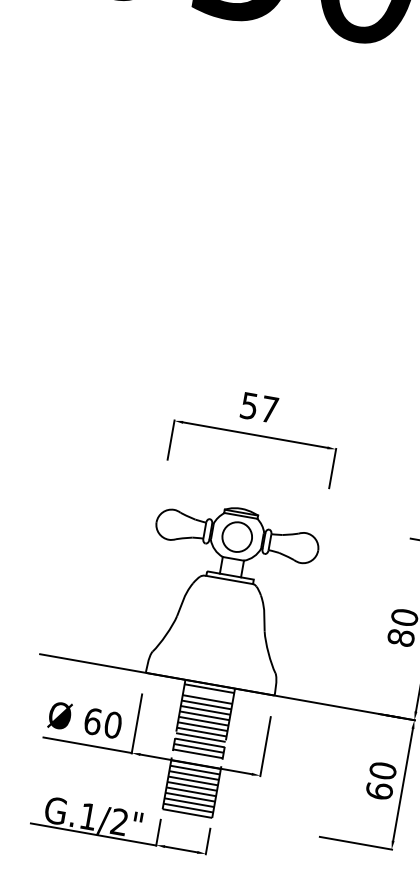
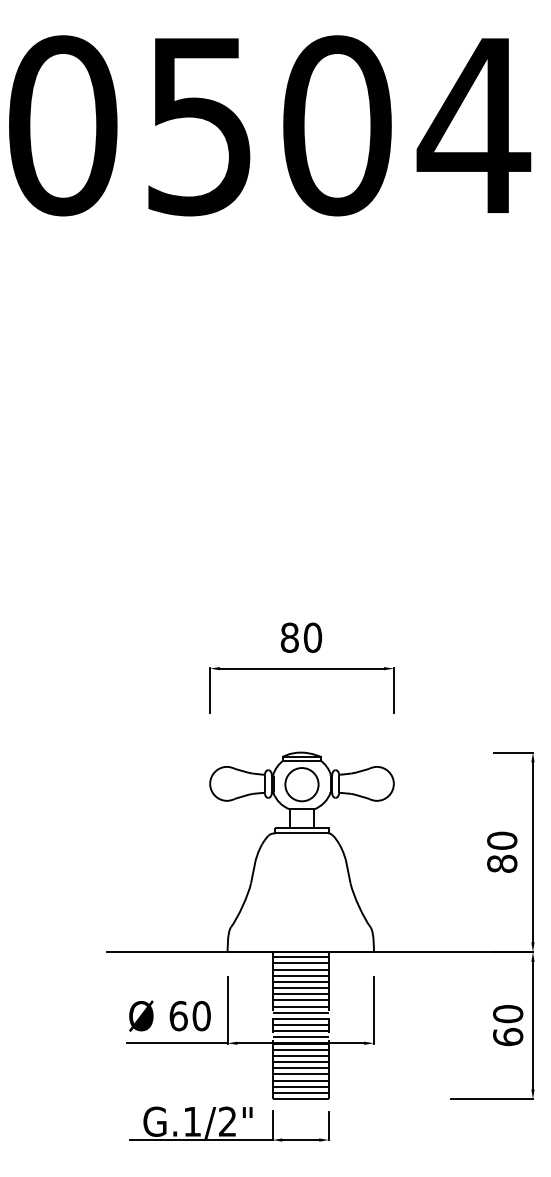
text: (259, 407) -> (301, 637), 57 -> 80
line: (208, 694) -> (300, 963), added
line: (196, 759) -> (300, 1037), added

